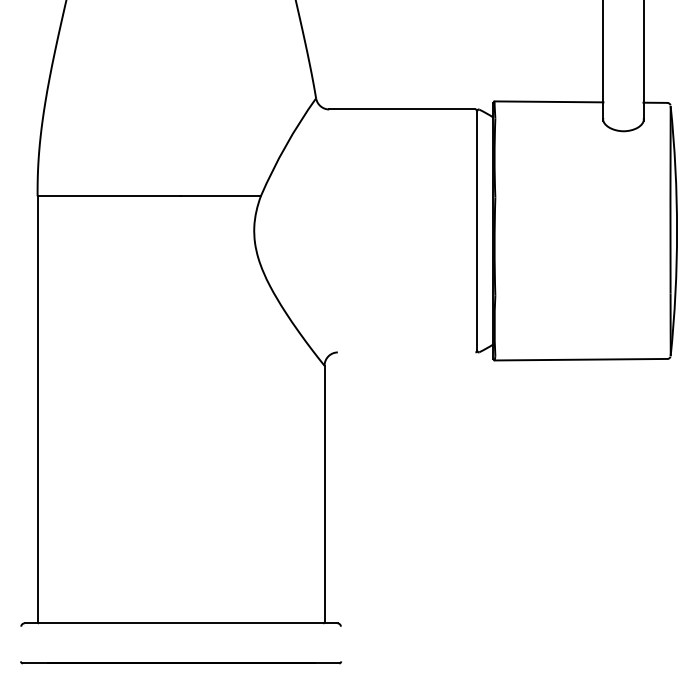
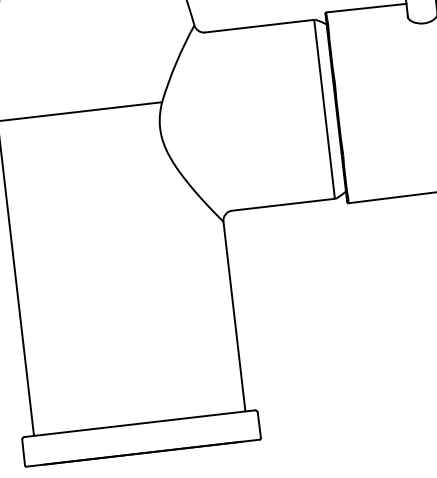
line: (406, 352) -> (282, 204), added
line: (20, 643) -> (23, 452), added
line: (340, 643) -> (258, 424), added

